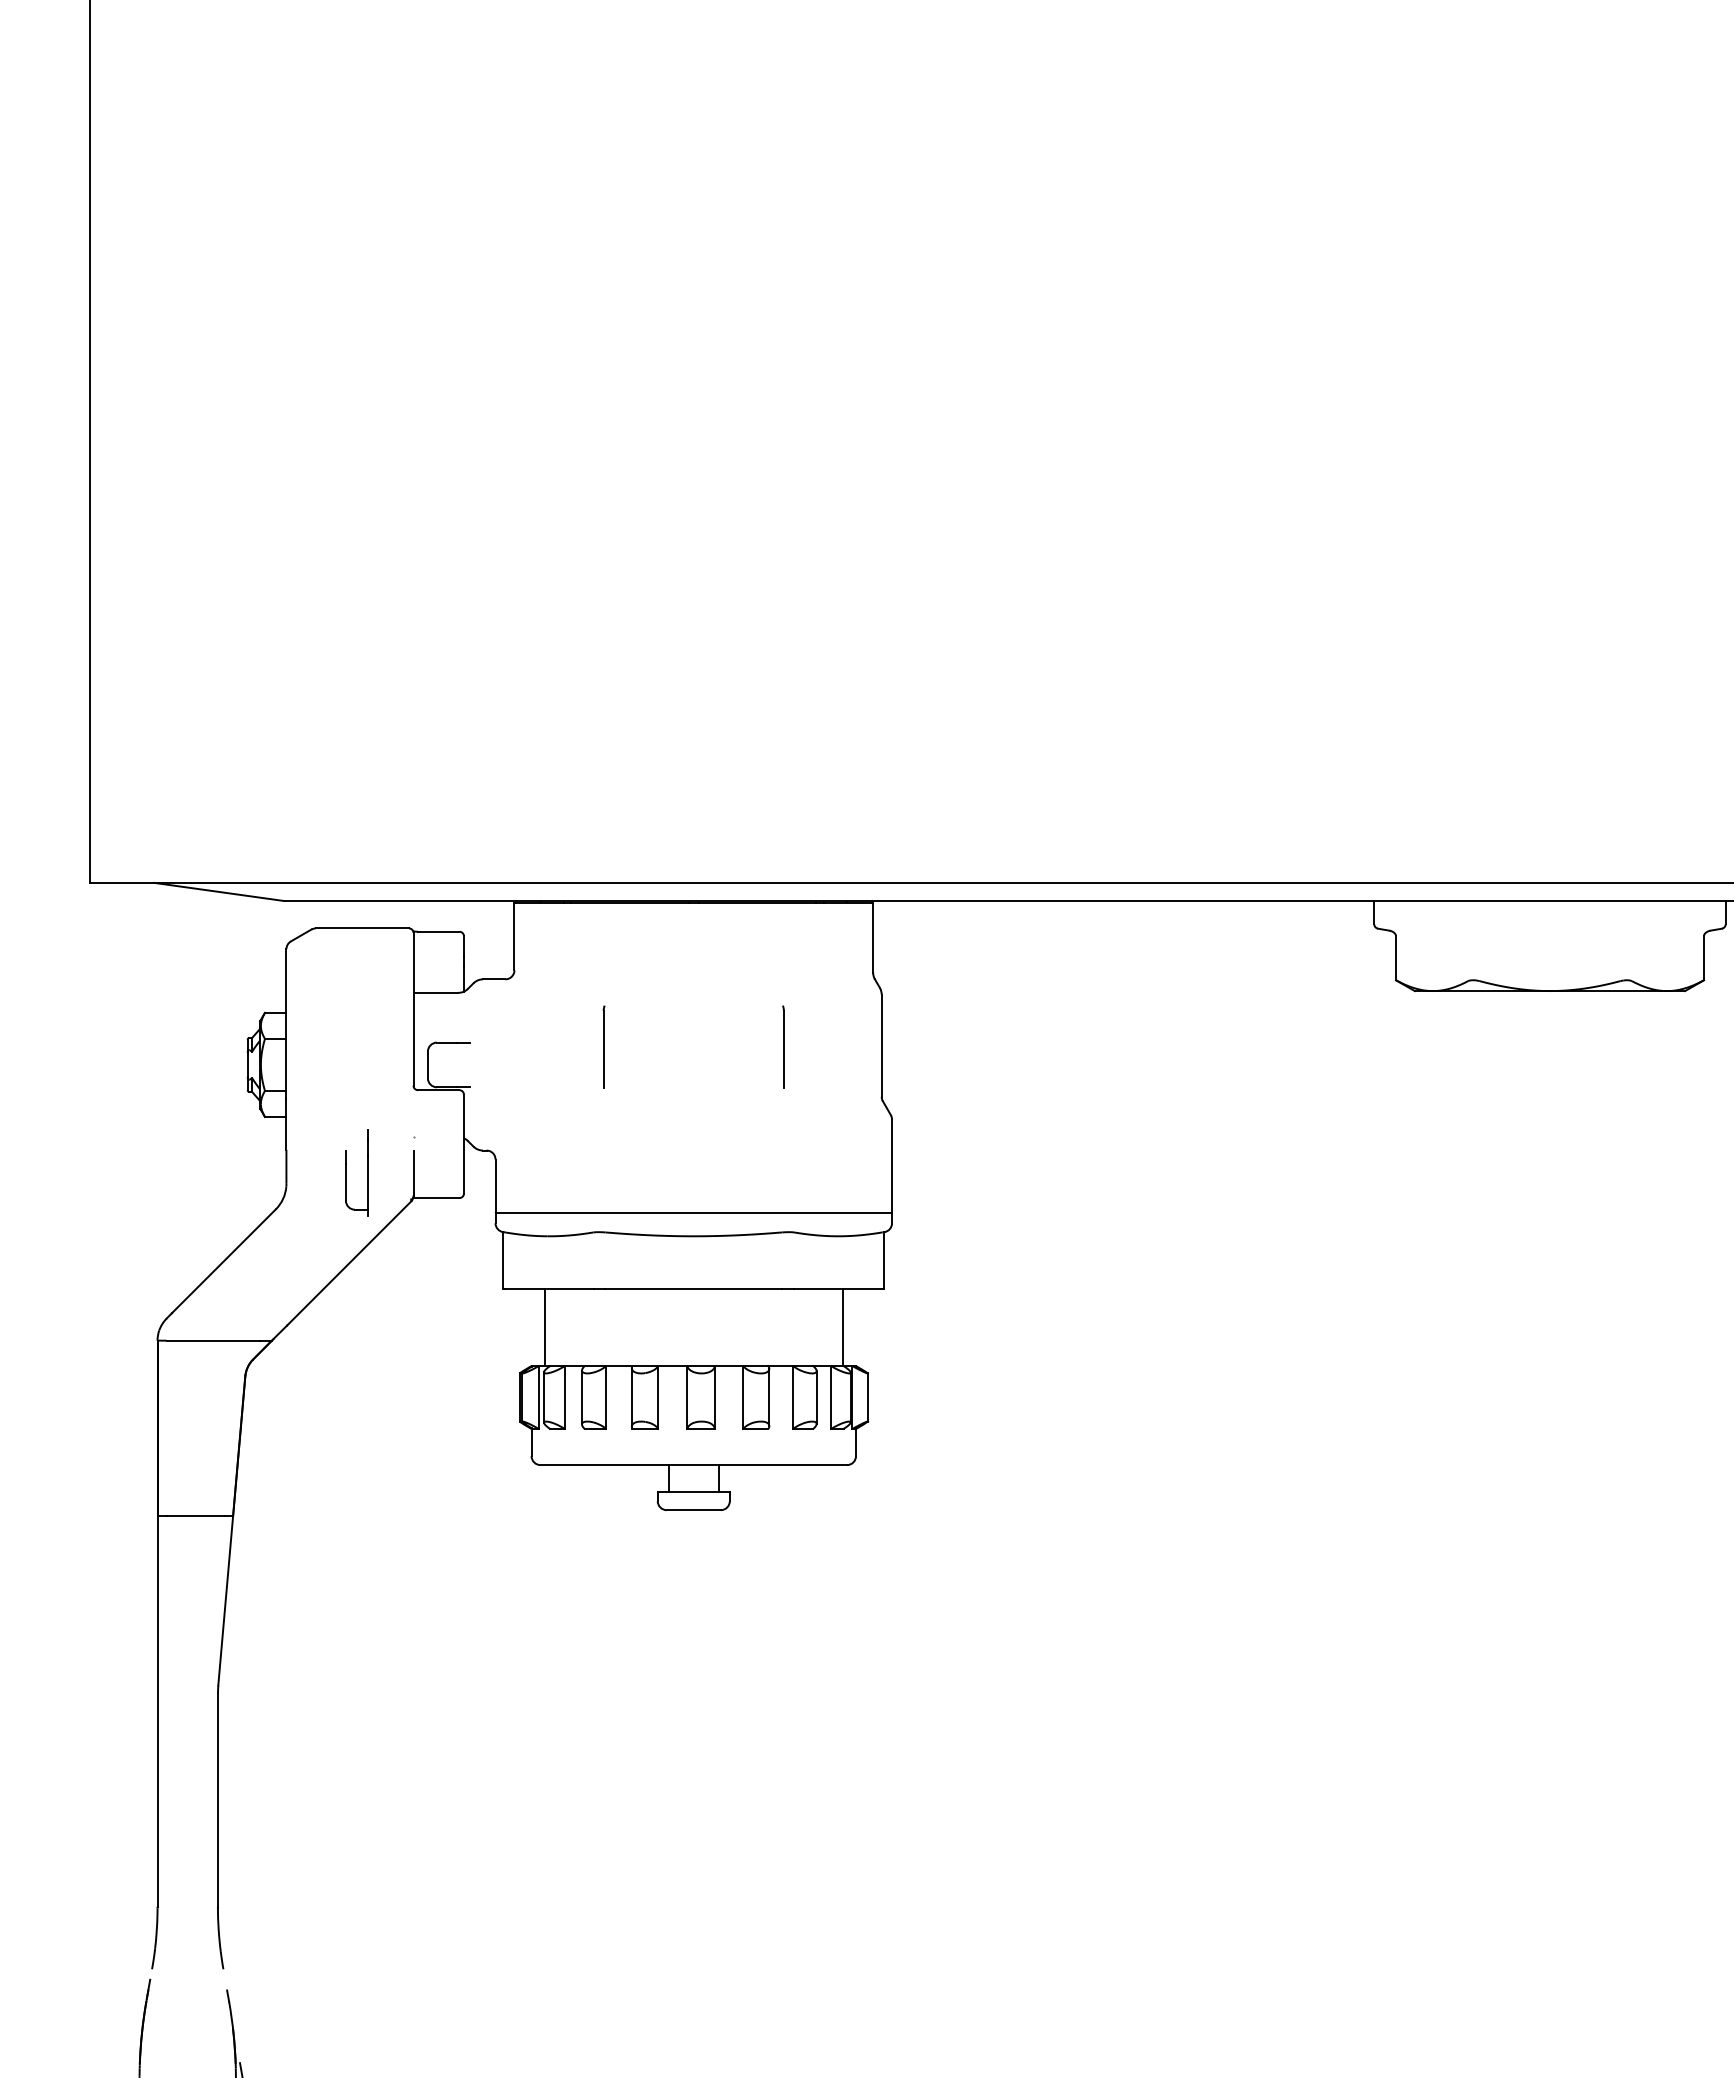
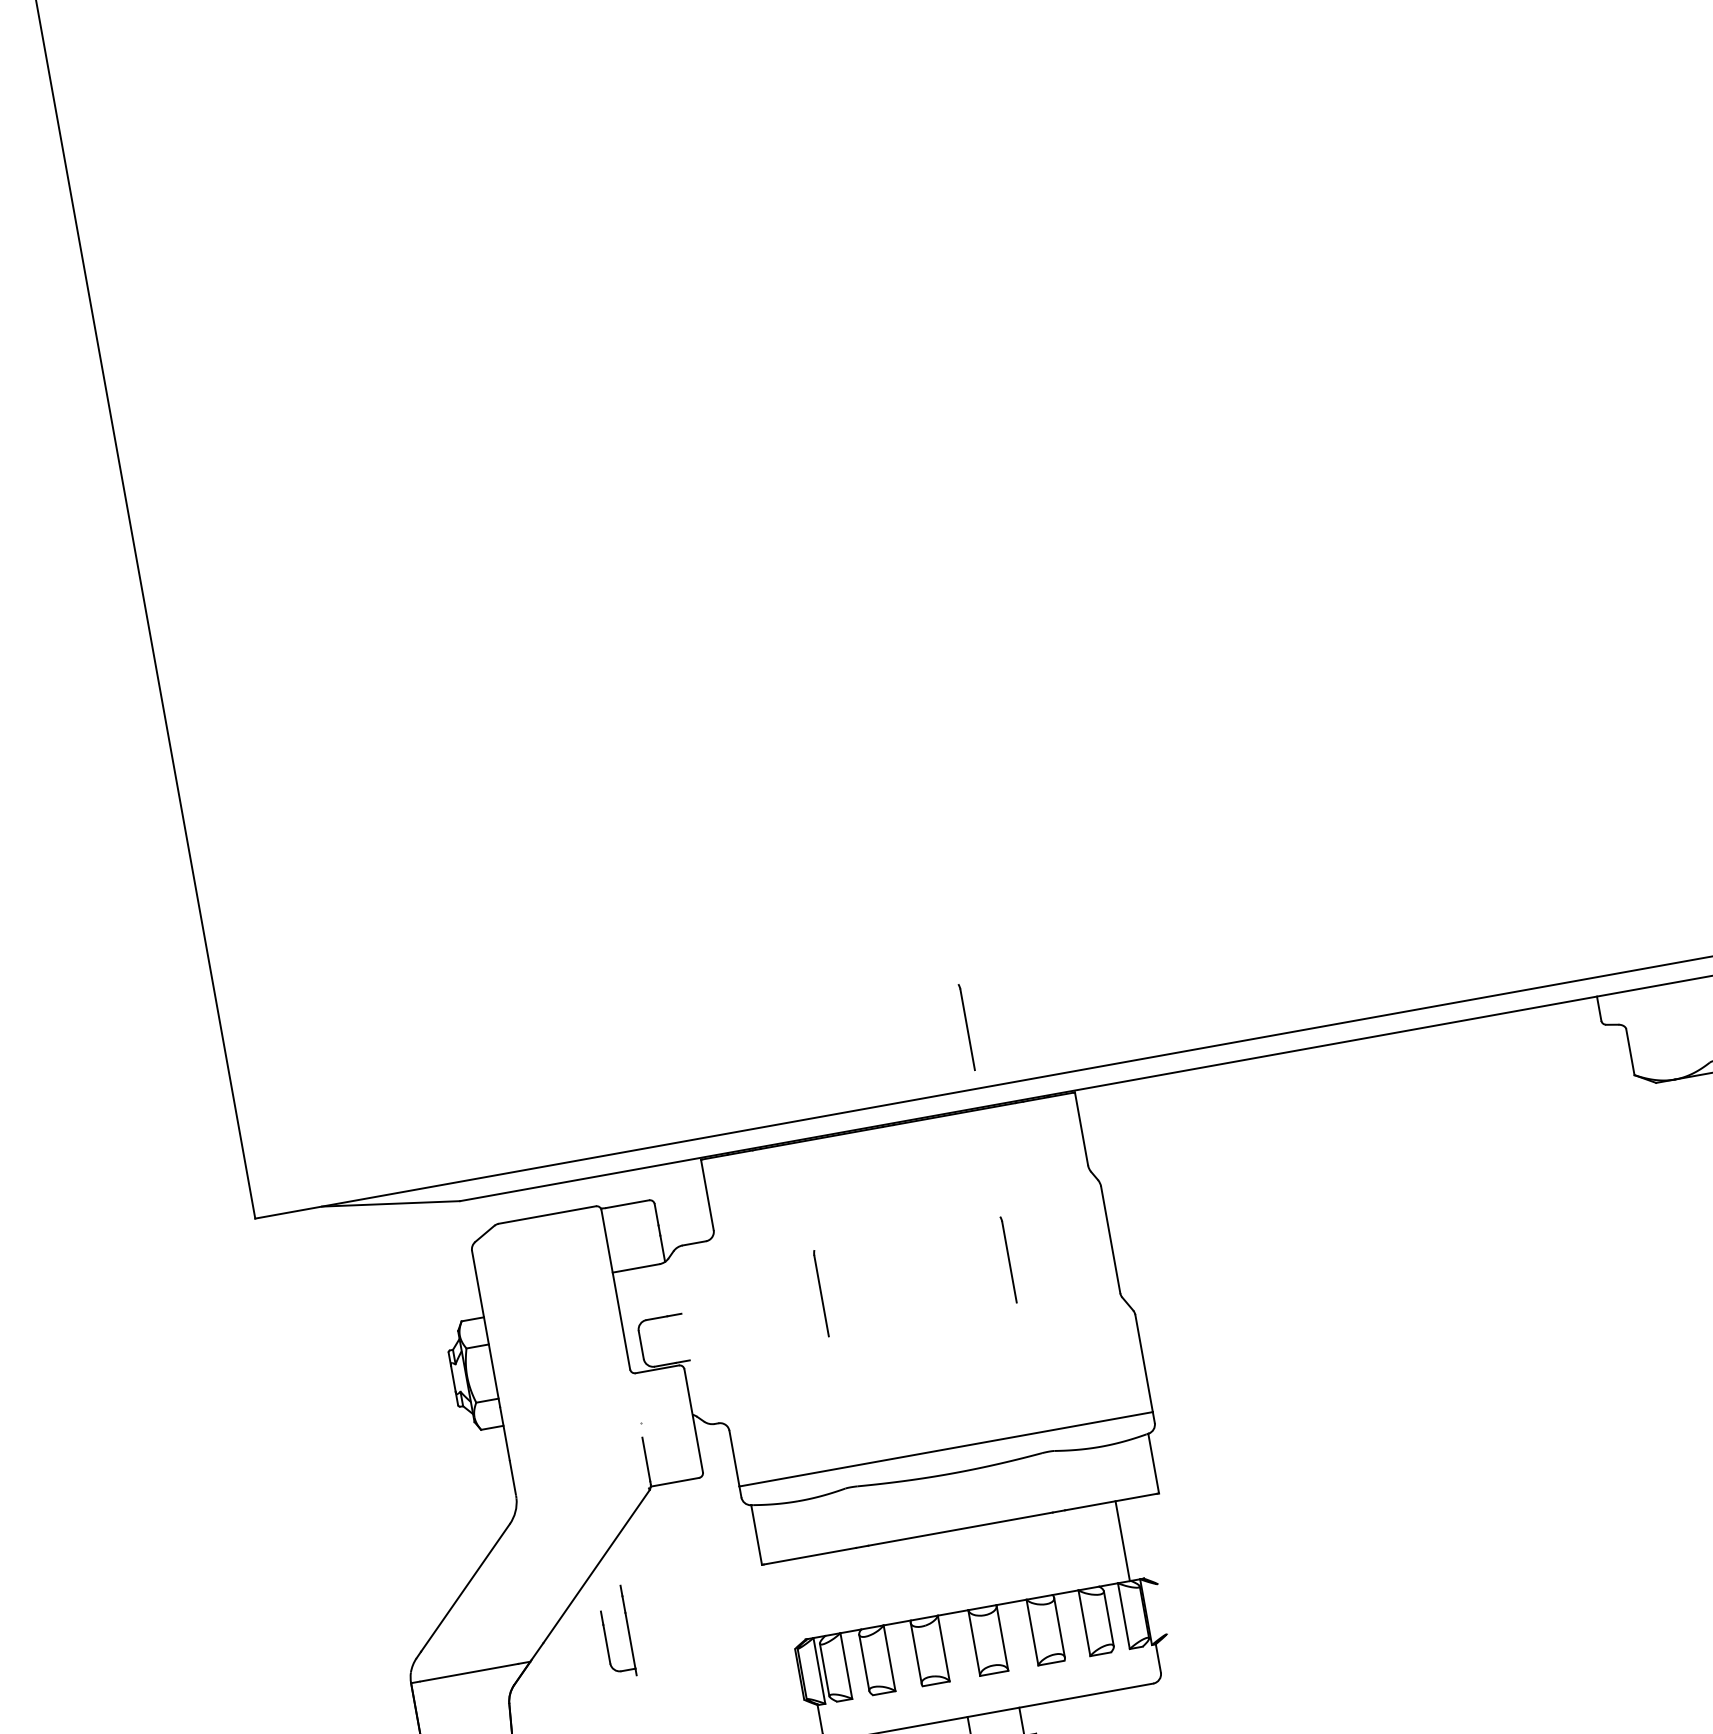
line: (783, 823) -> (966, 1026), added
part: (346, 1172) -> (605, 1634), moved
line: (545, 1327) -> (813, 1596), removed
line: (867, 1397) -> (1161, 1609), removed

